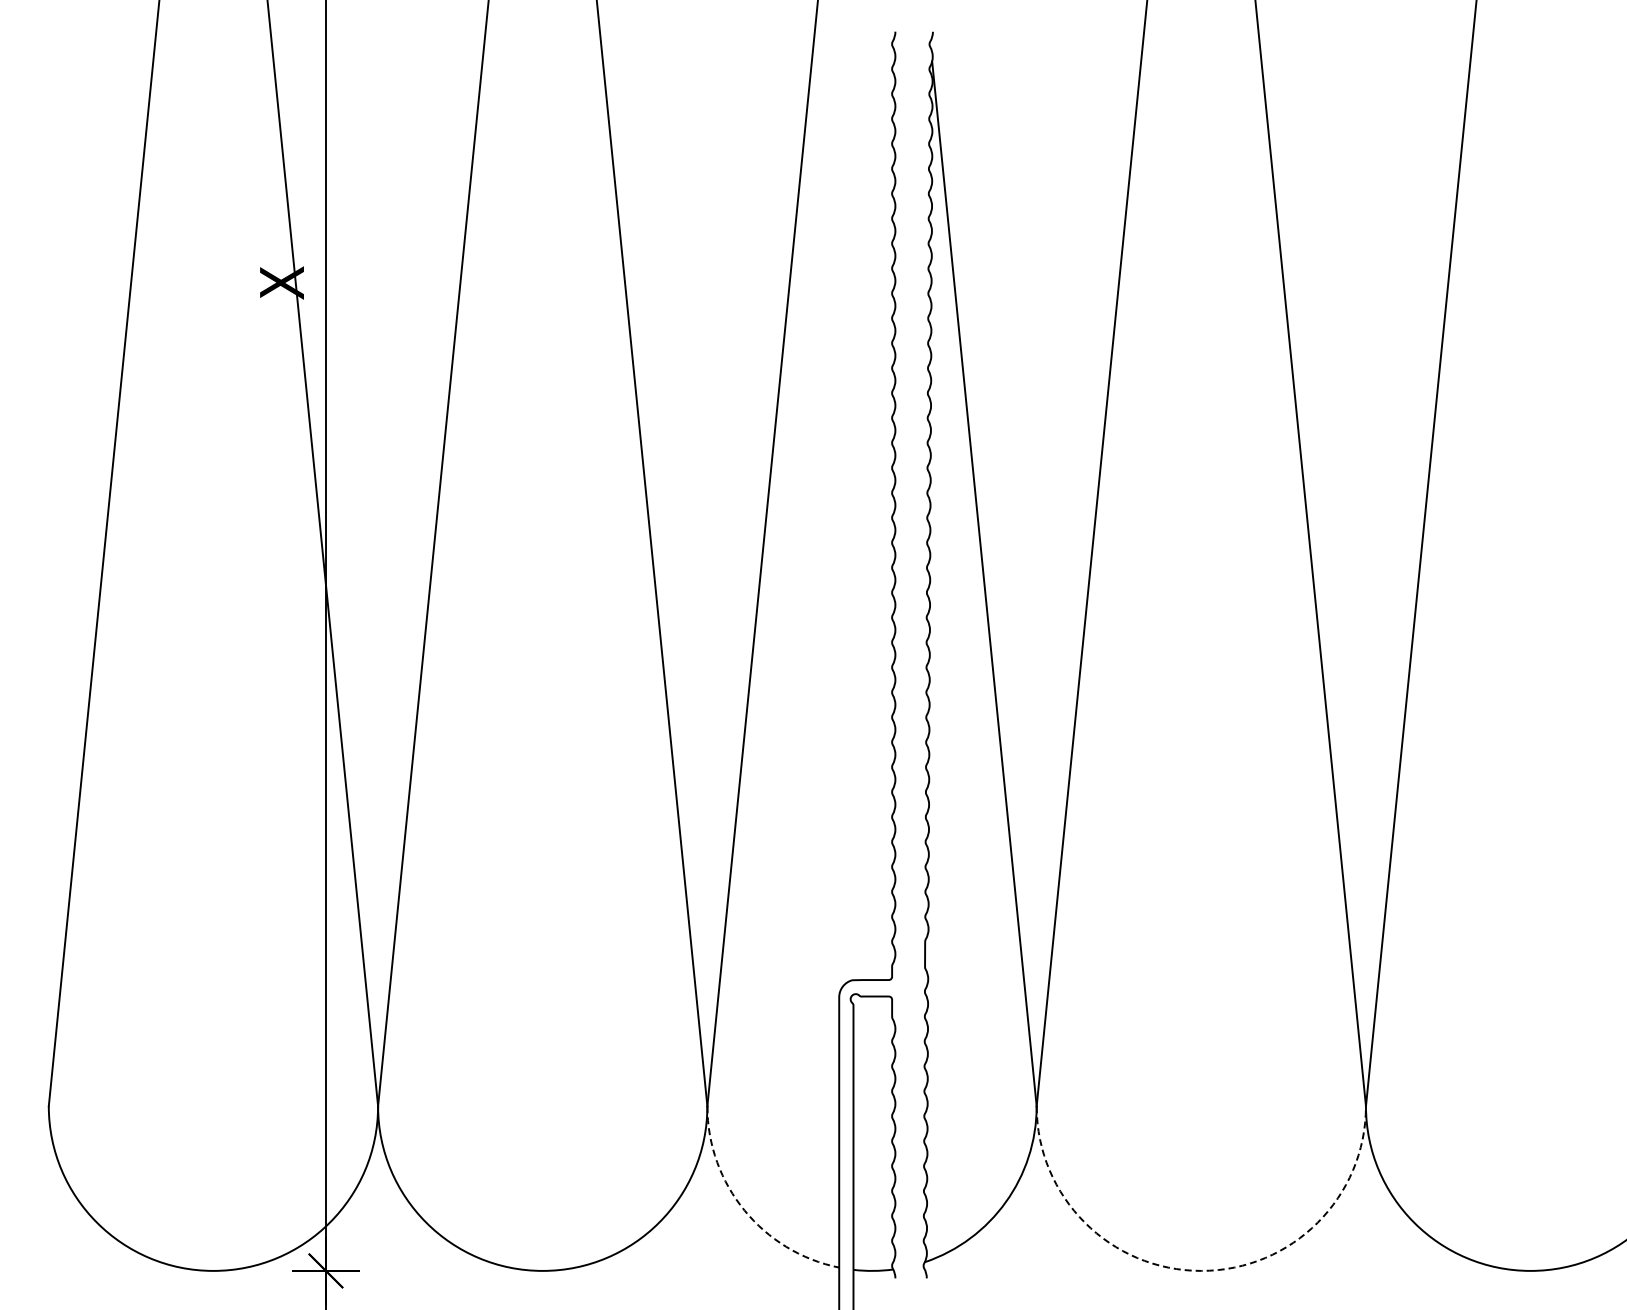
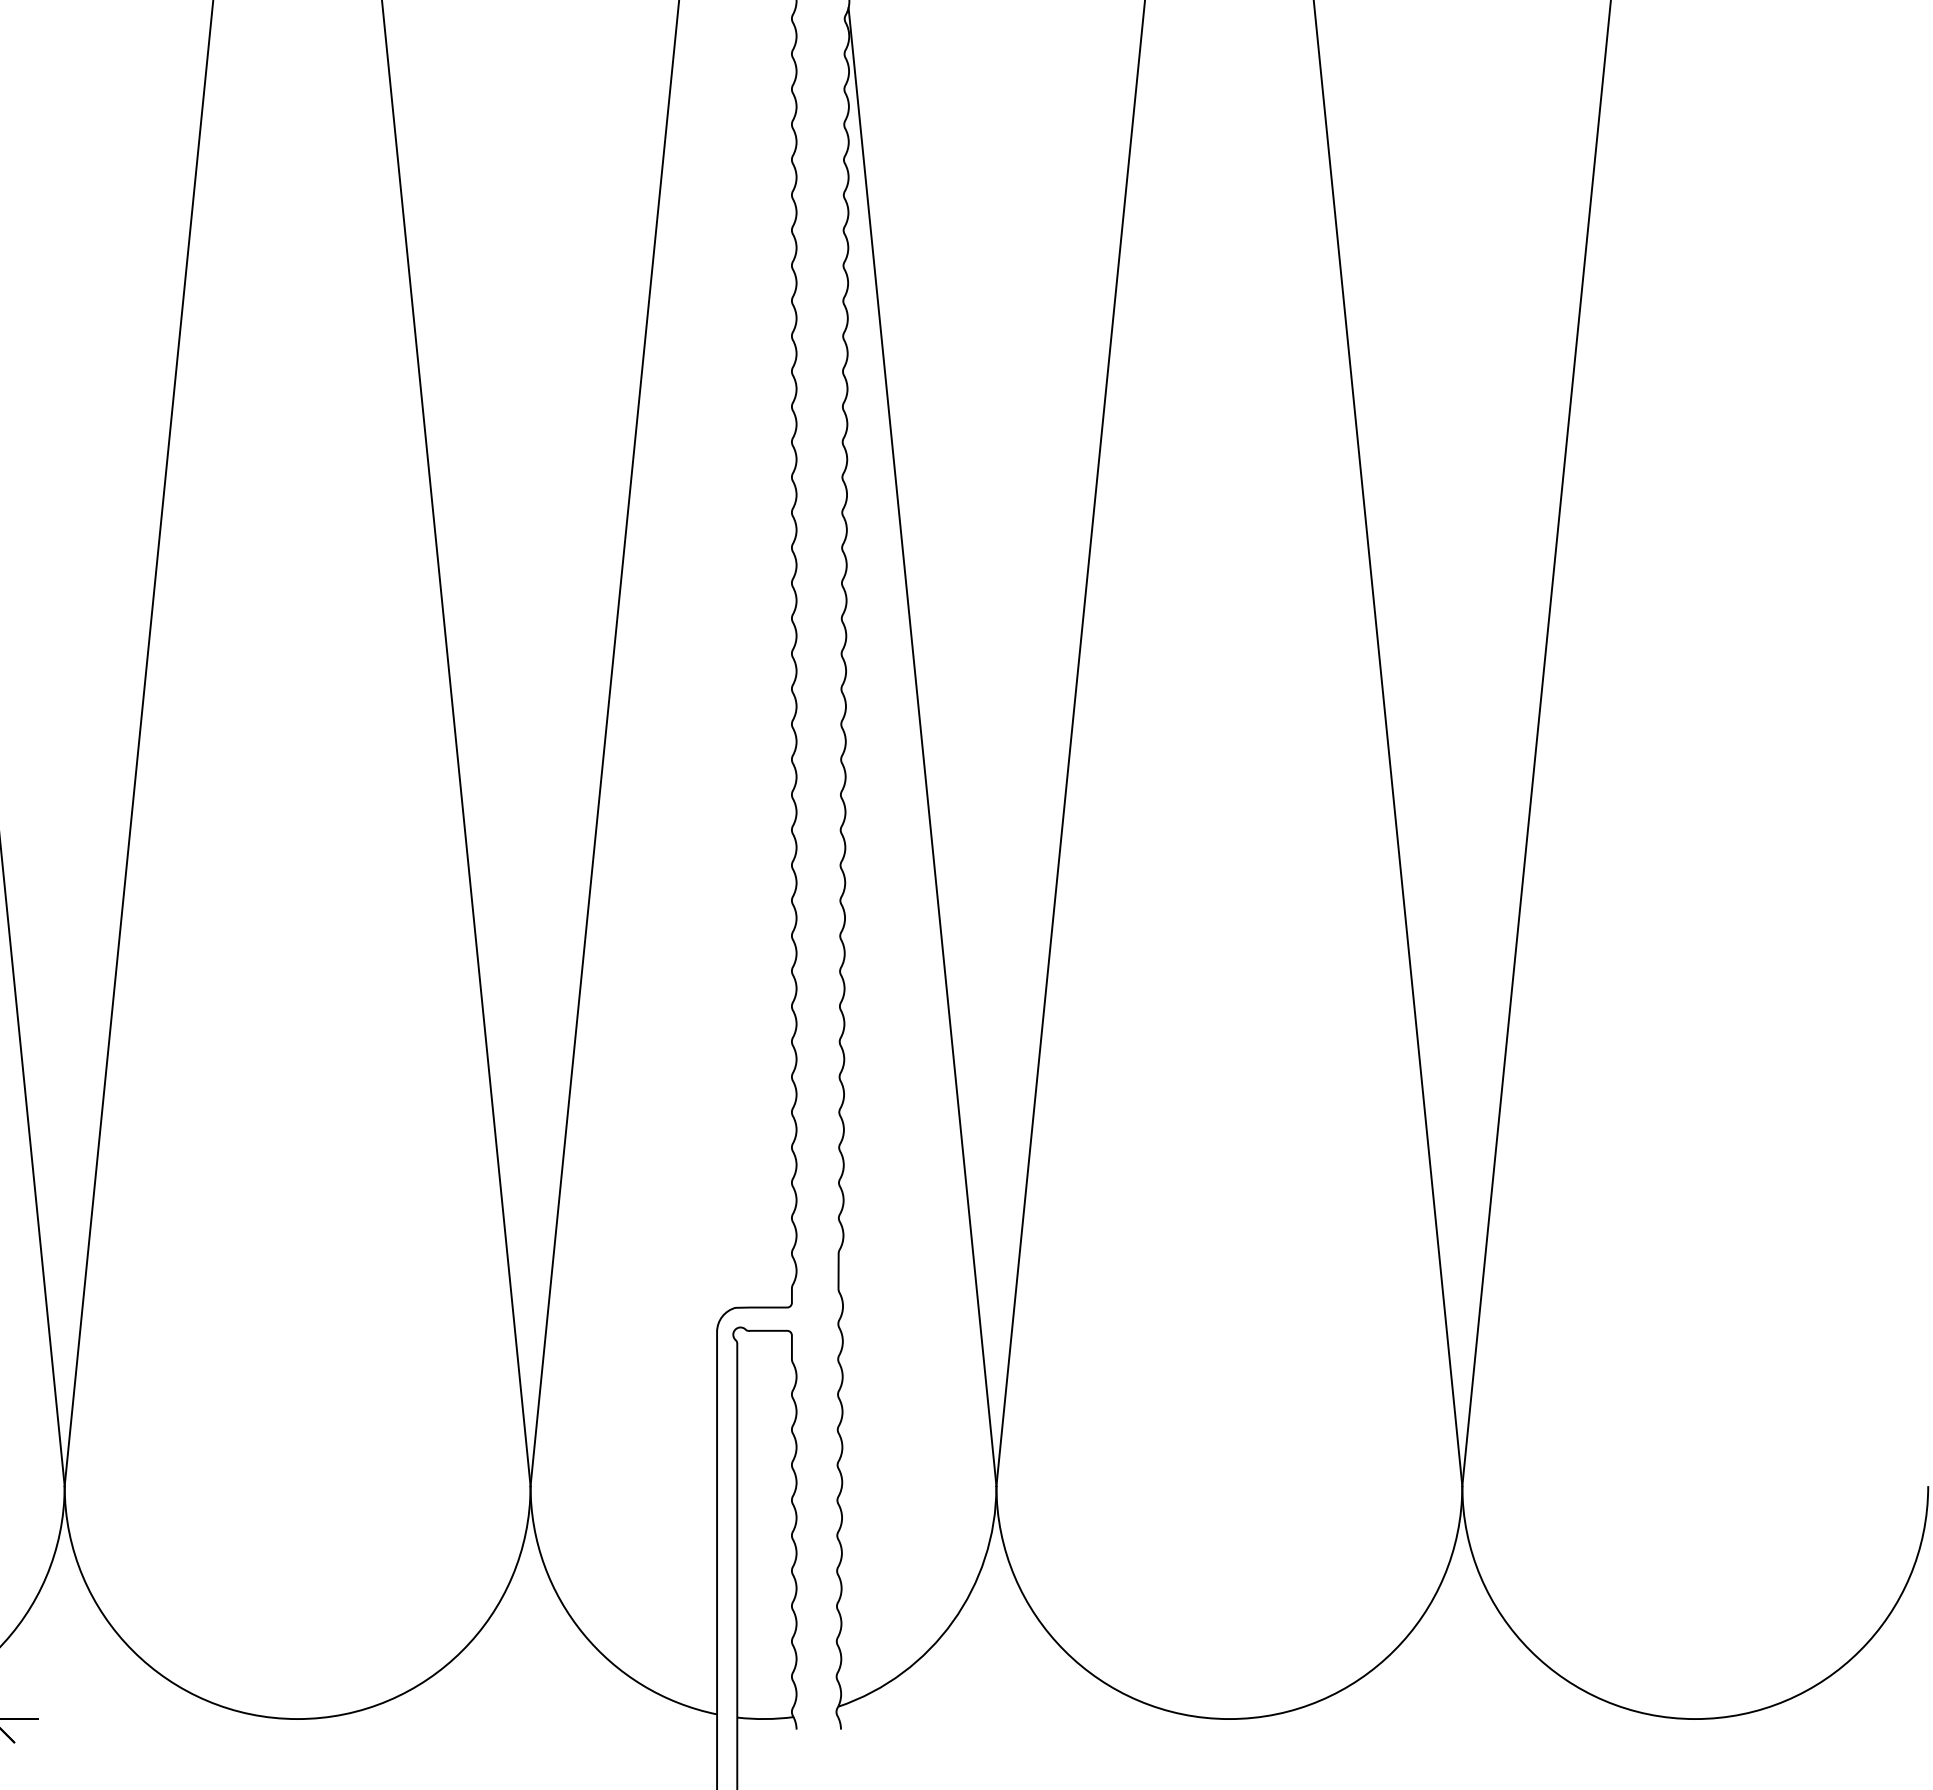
arc: (744, 1210) -> (583, 1633), dashed -> solid
arc: (1201, 1270) -> (1229, 1718), dashed -> solid

